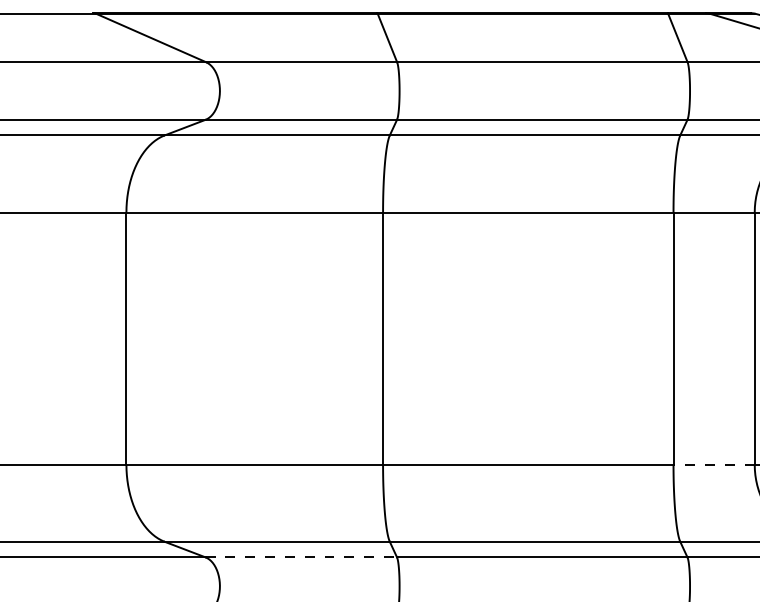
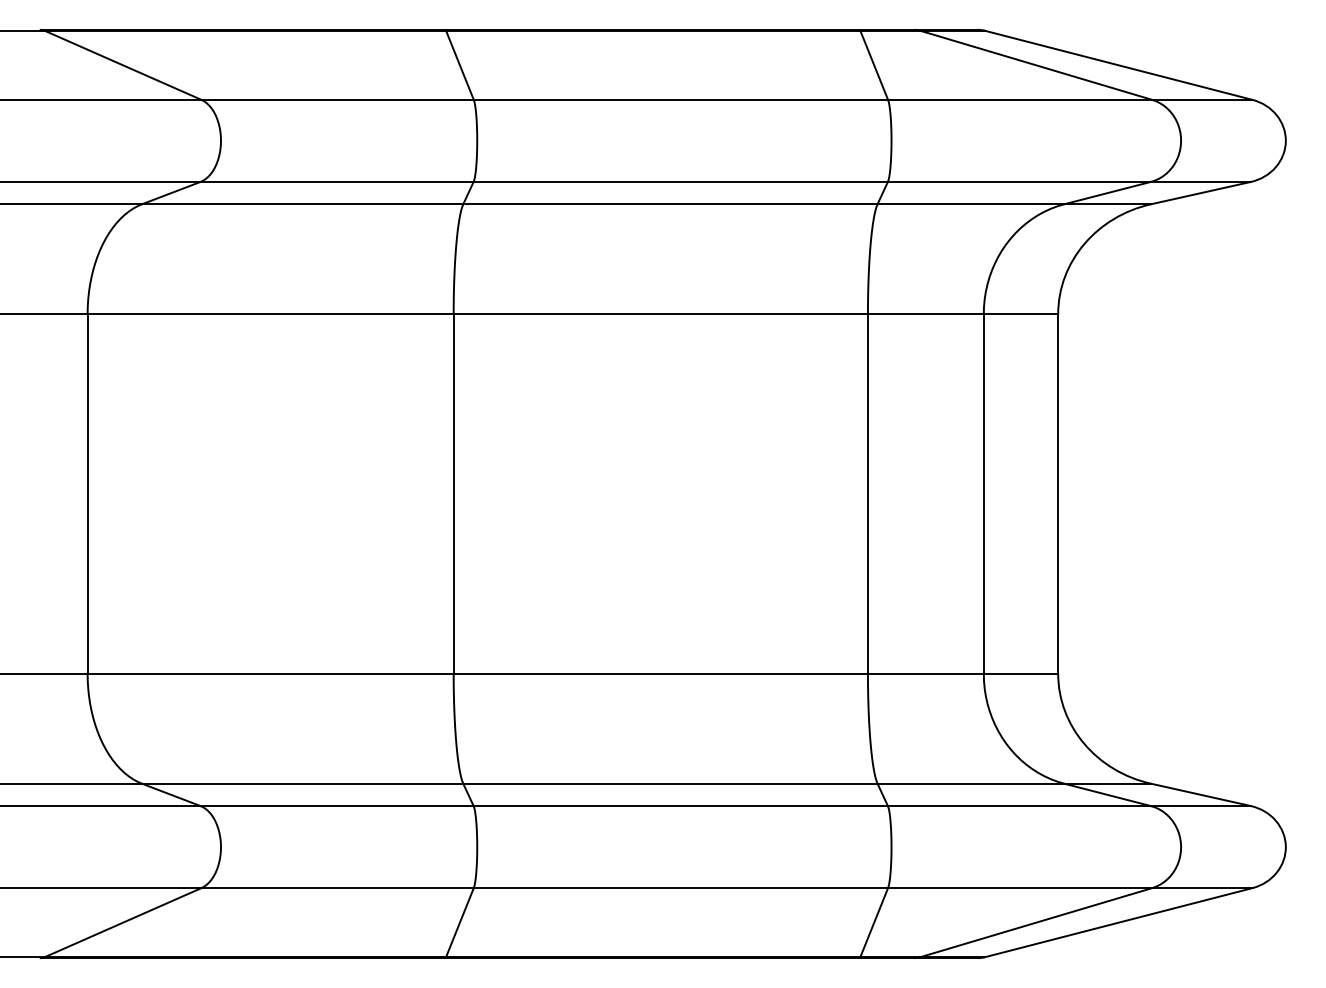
line: (713, 464) -> (925, 673), dashed -> solid
line: (301, 557) -> (337, 806), dashed -> solid

